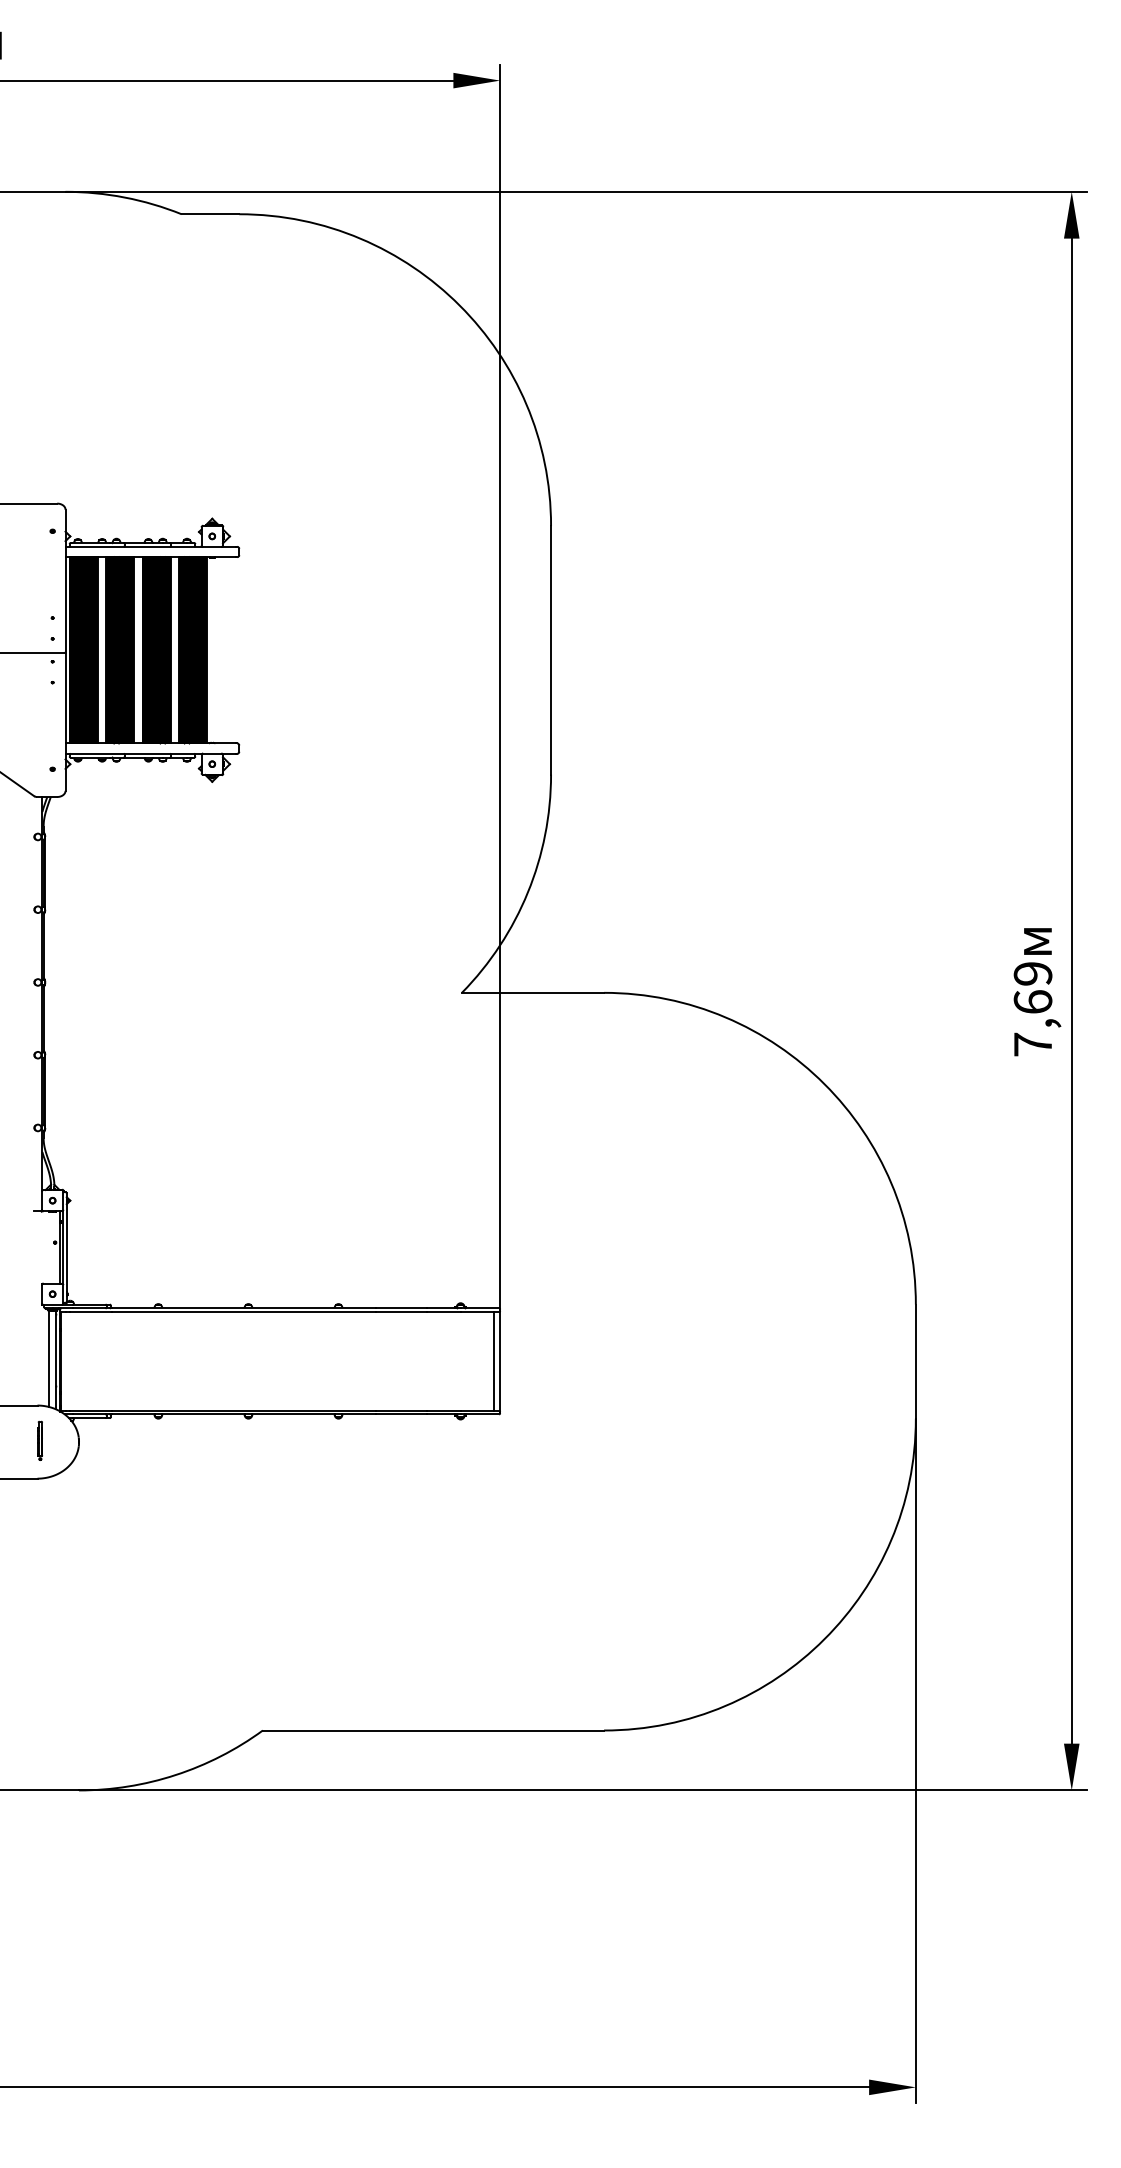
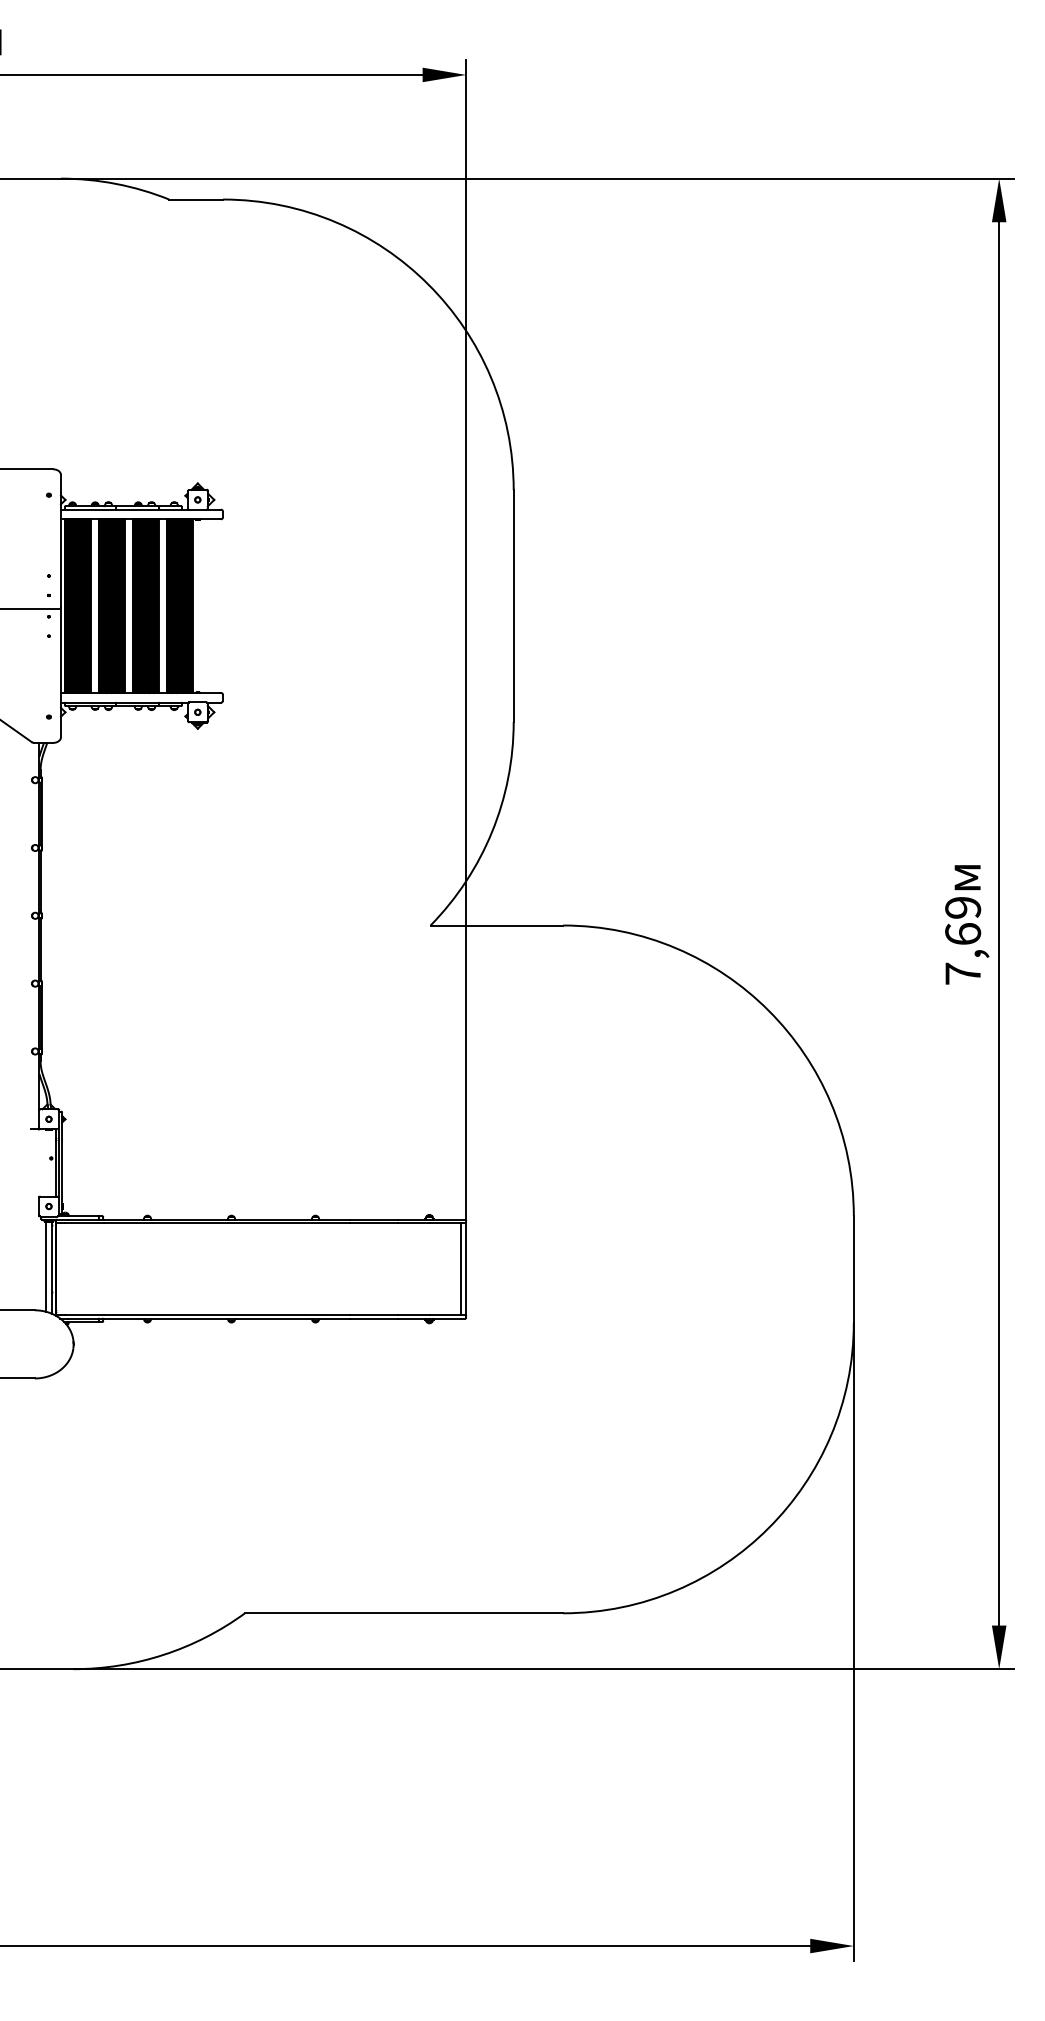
part: (39, 1440) -> (36, 1342), removed

